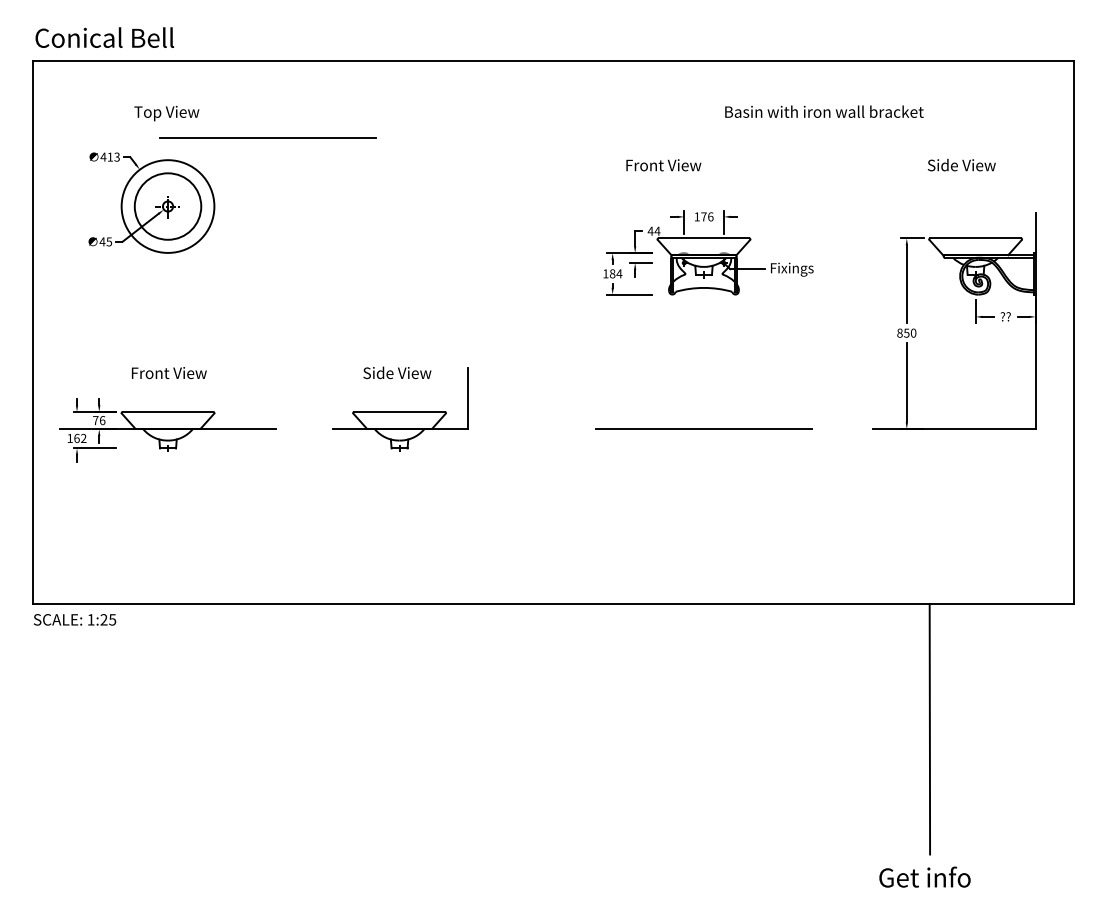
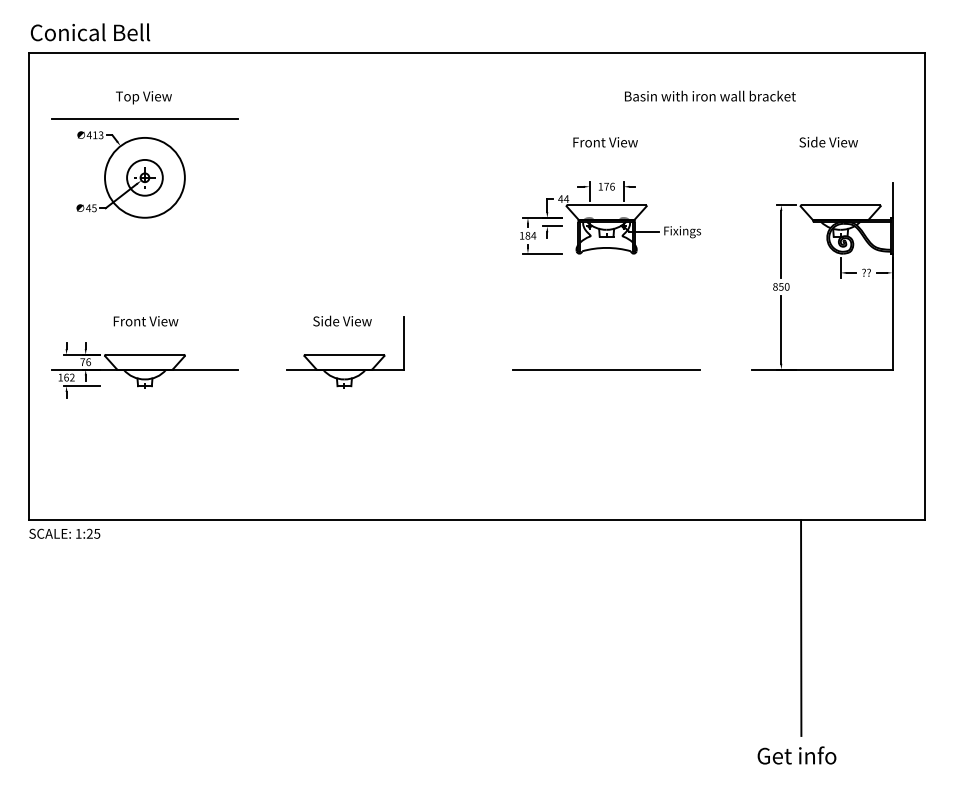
line: (267, 137) -> (144, 118), moved
text: (663, 165) -> (605, 142), moved
circle: (167, 206) -> (144, 177), size x0.62

